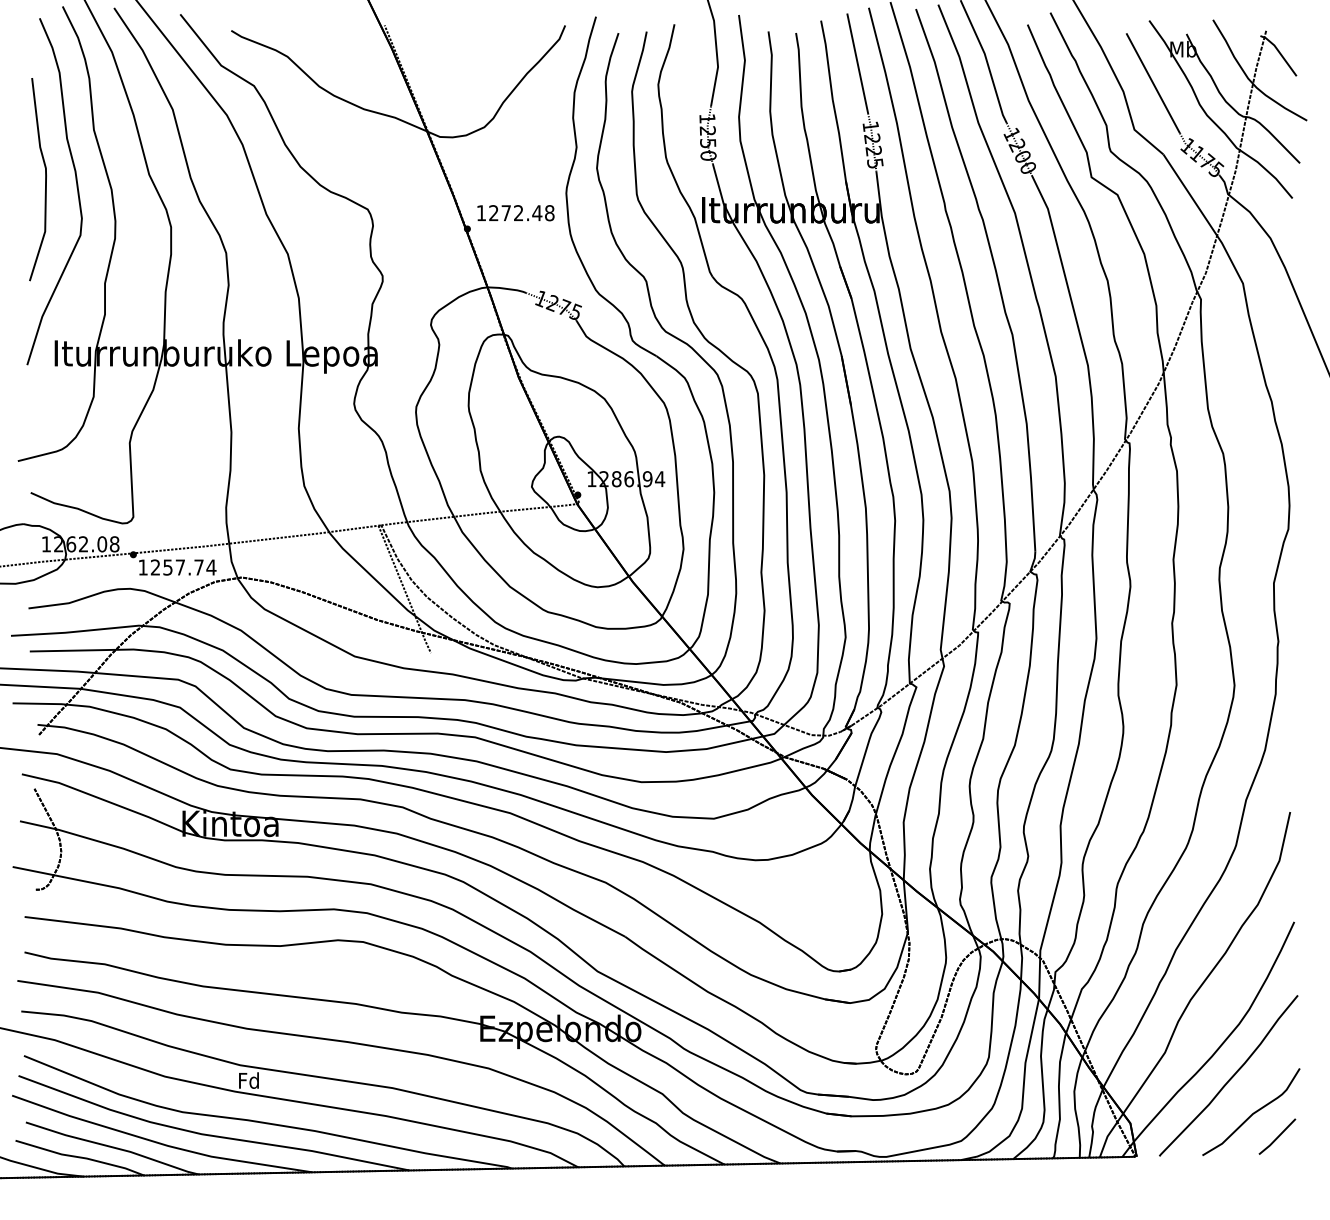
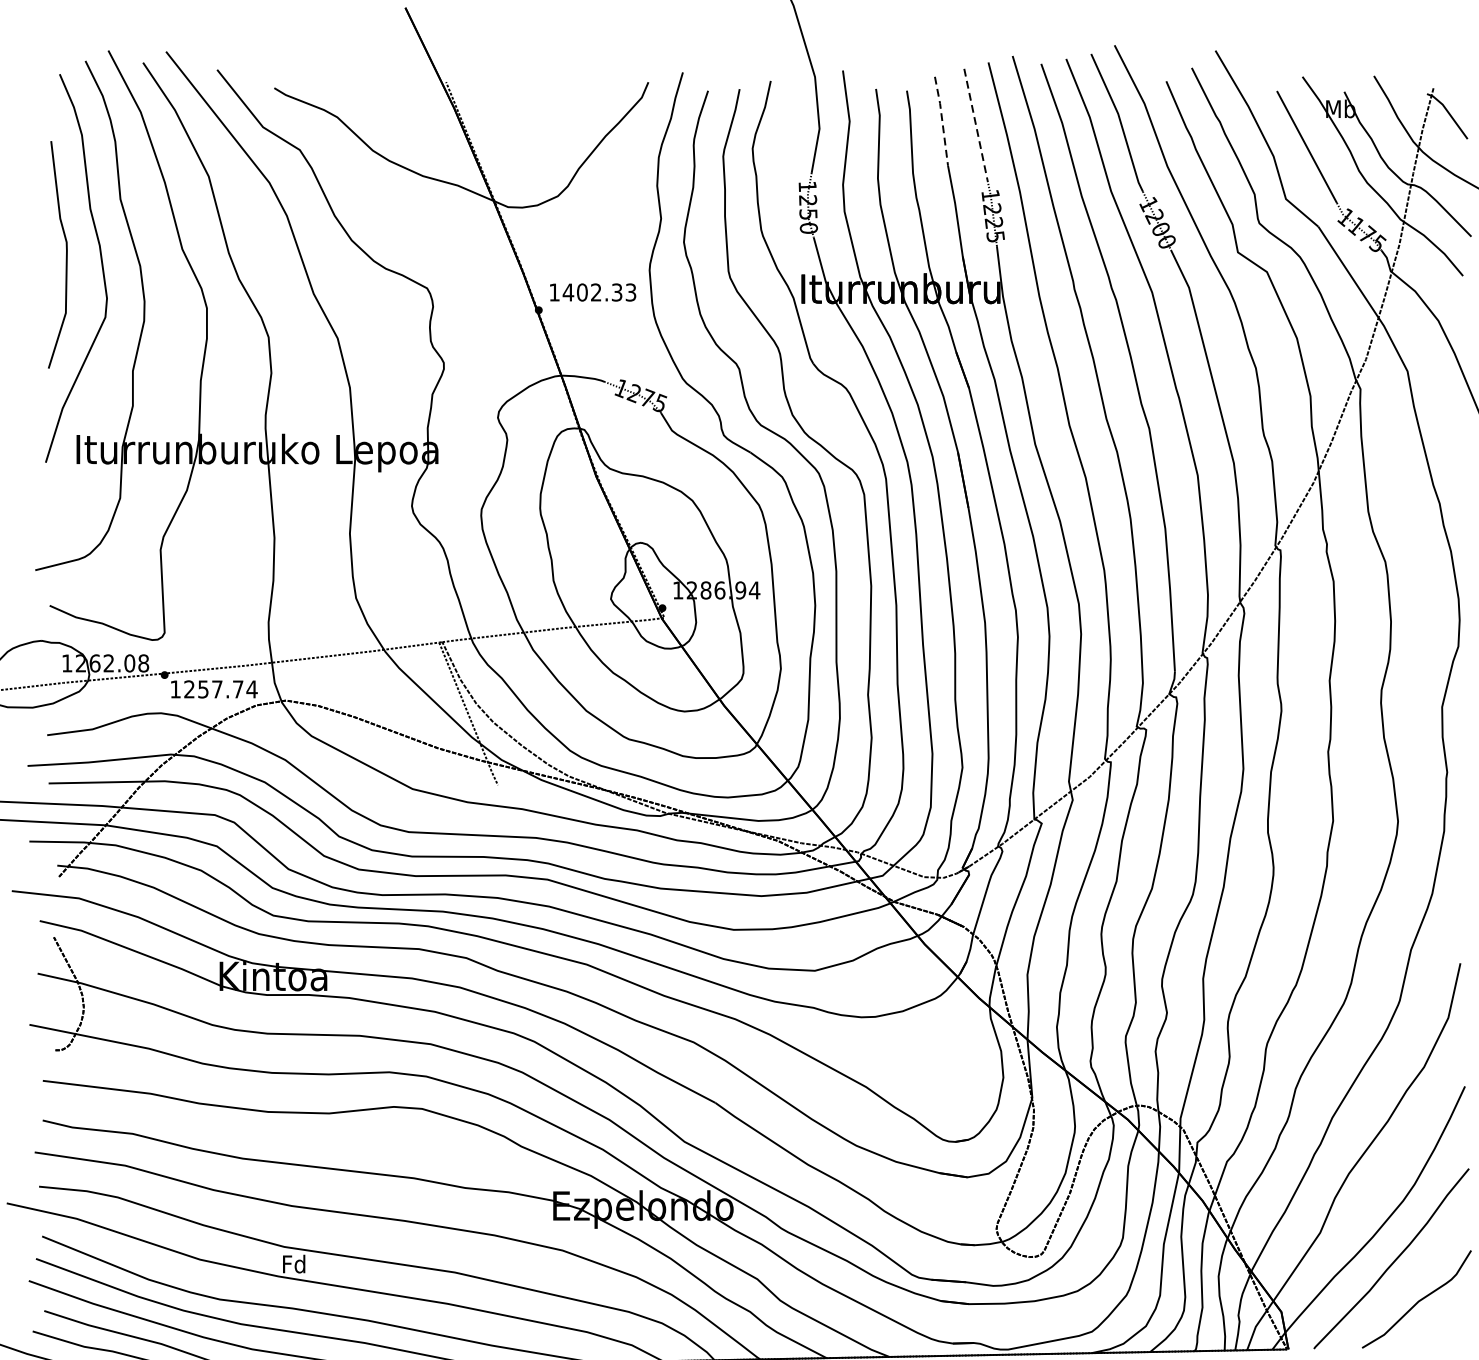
line: (827, 59) -> (942, 120), solid -> dashed
line: (857, 64) -> (975, 125), solid -> dashed
text: (521, 213) -> (599, 292), 1272.48 -> 1402.33
line: (1277, 1136) -> (1446, 1326), removed

